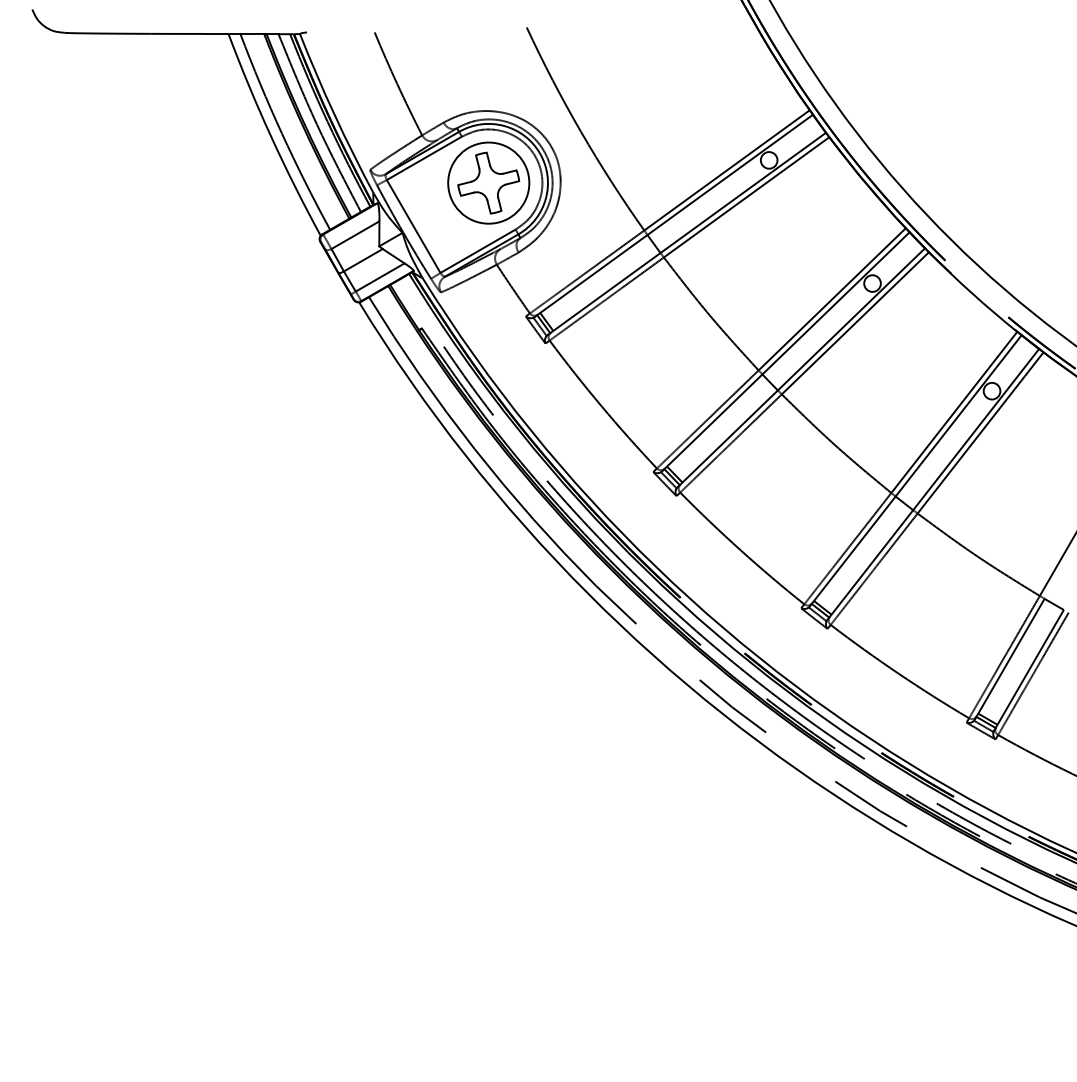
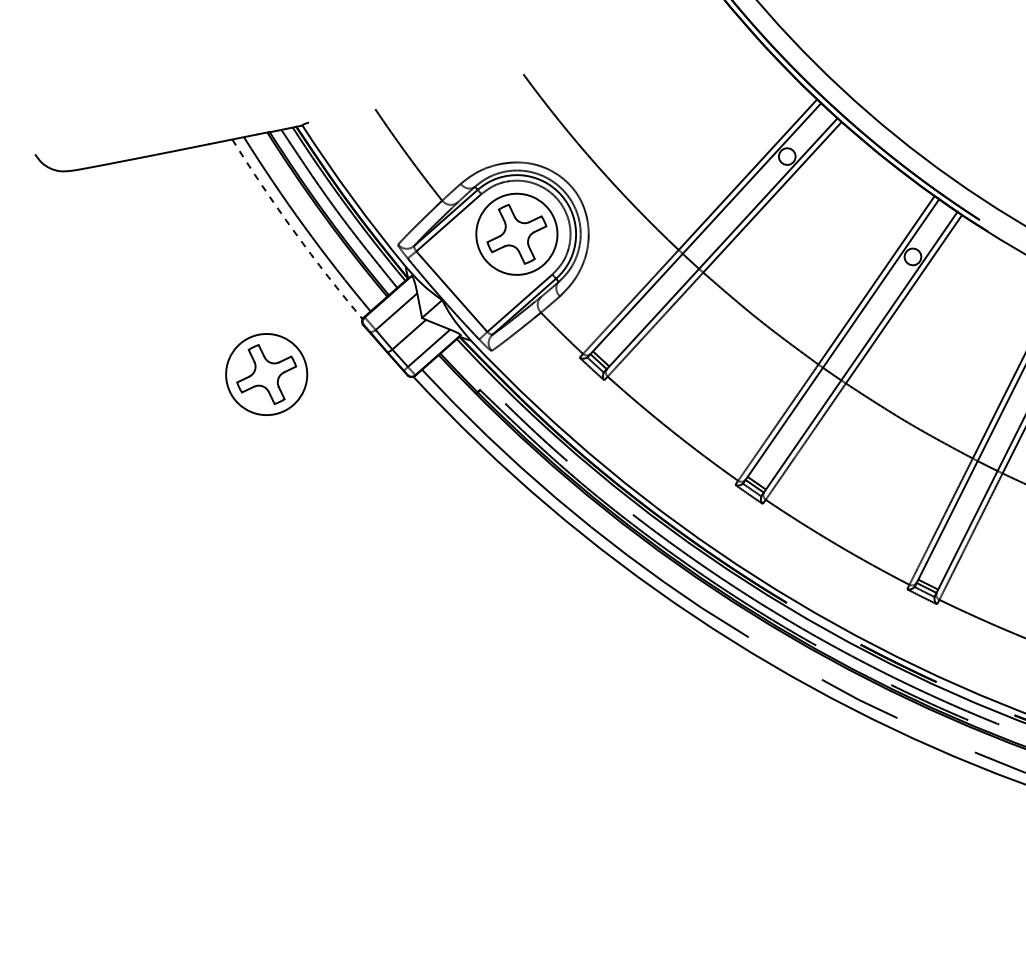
arc: (271, 137) -> (294, 232), solid -> dashed
part: (215, 270) -> (266, 373), added

